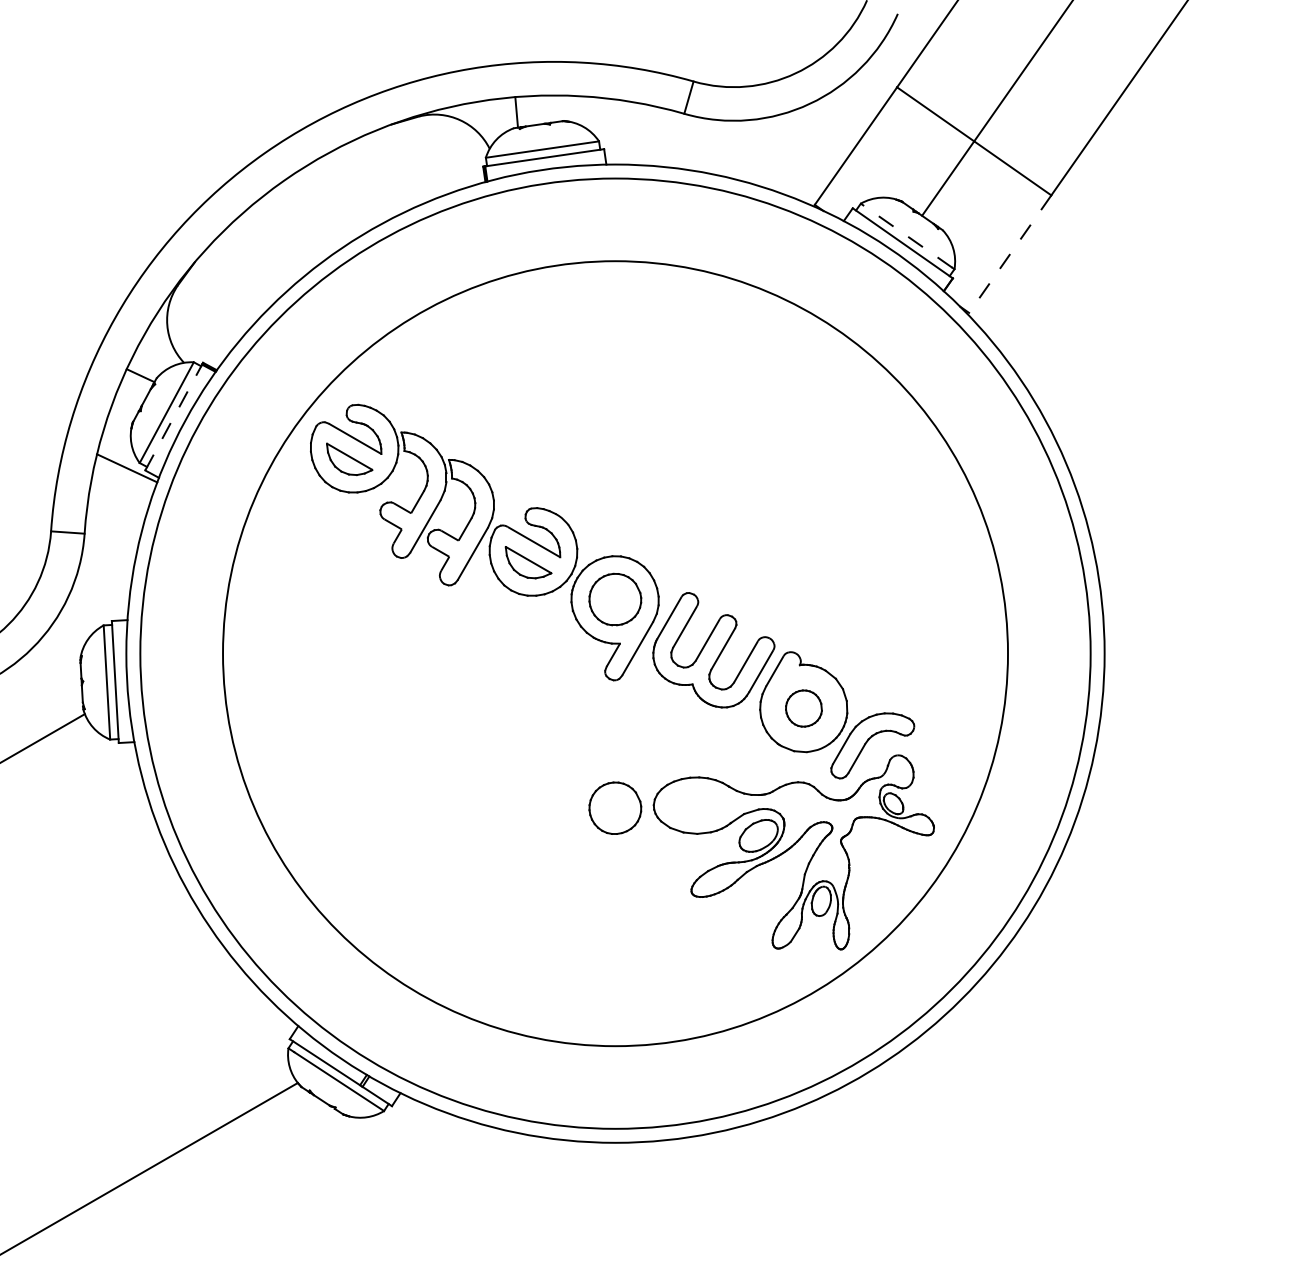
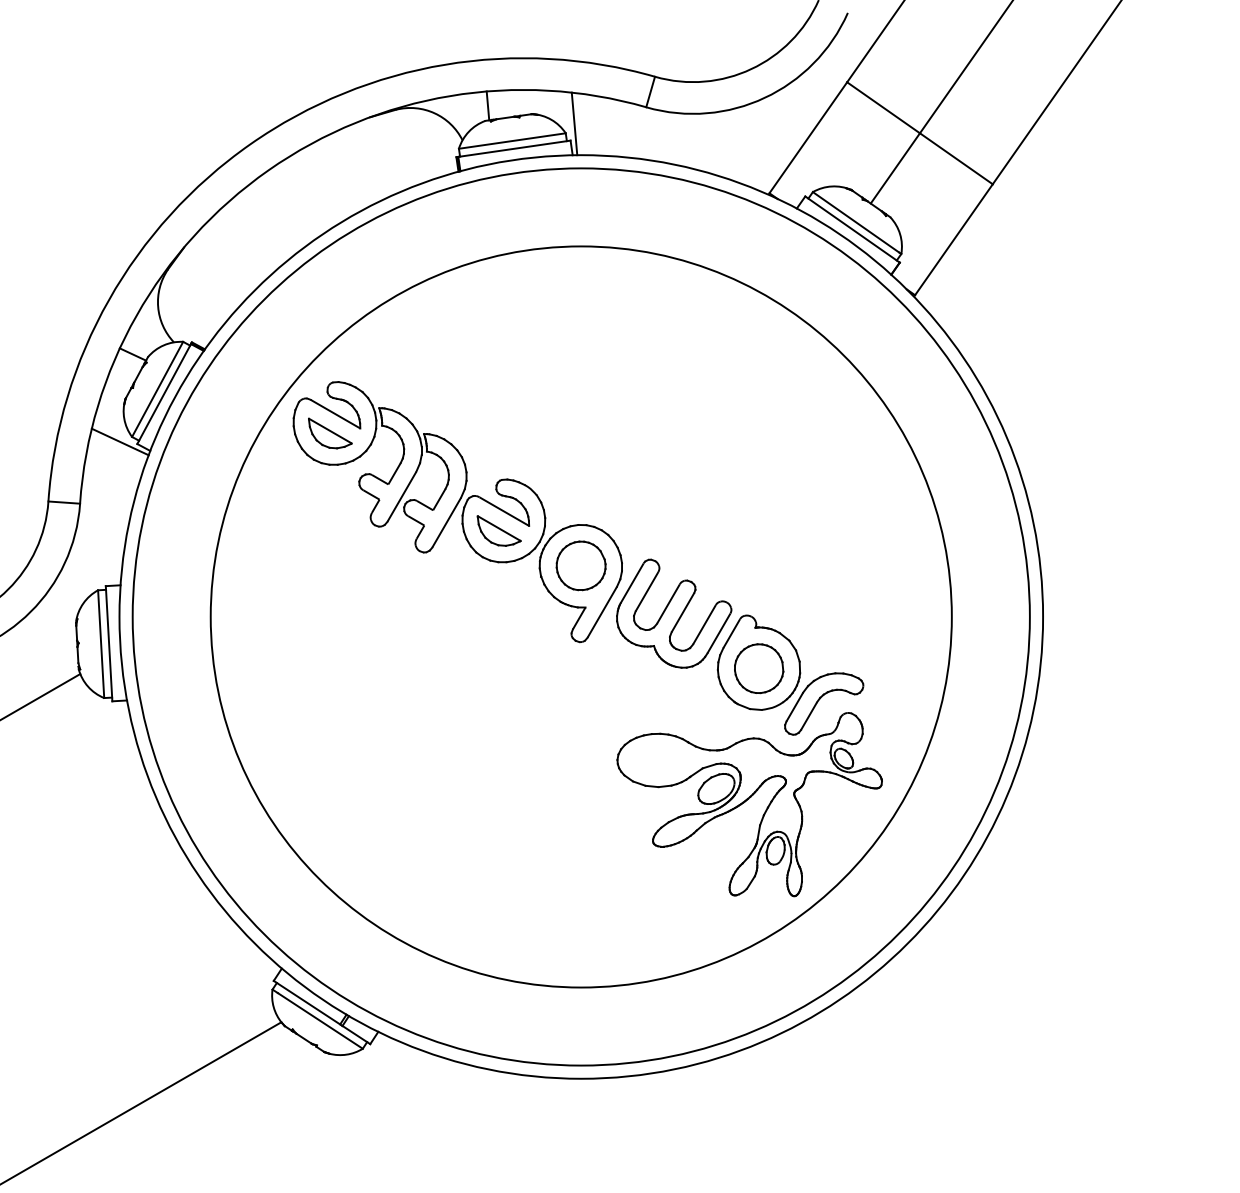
line: (608, 130) -> (574, 123), added
line: (907, 235) -> (856, 222), dashed -> solid
line: (1009, 253) -> (953, 239), dashed -> solid
line: (174, 418) -> (164, 394), dashed -> solid
part: (804, 708) -> (759, 668), size x1.43
part: (614, 807) -> (580, 762), removed

